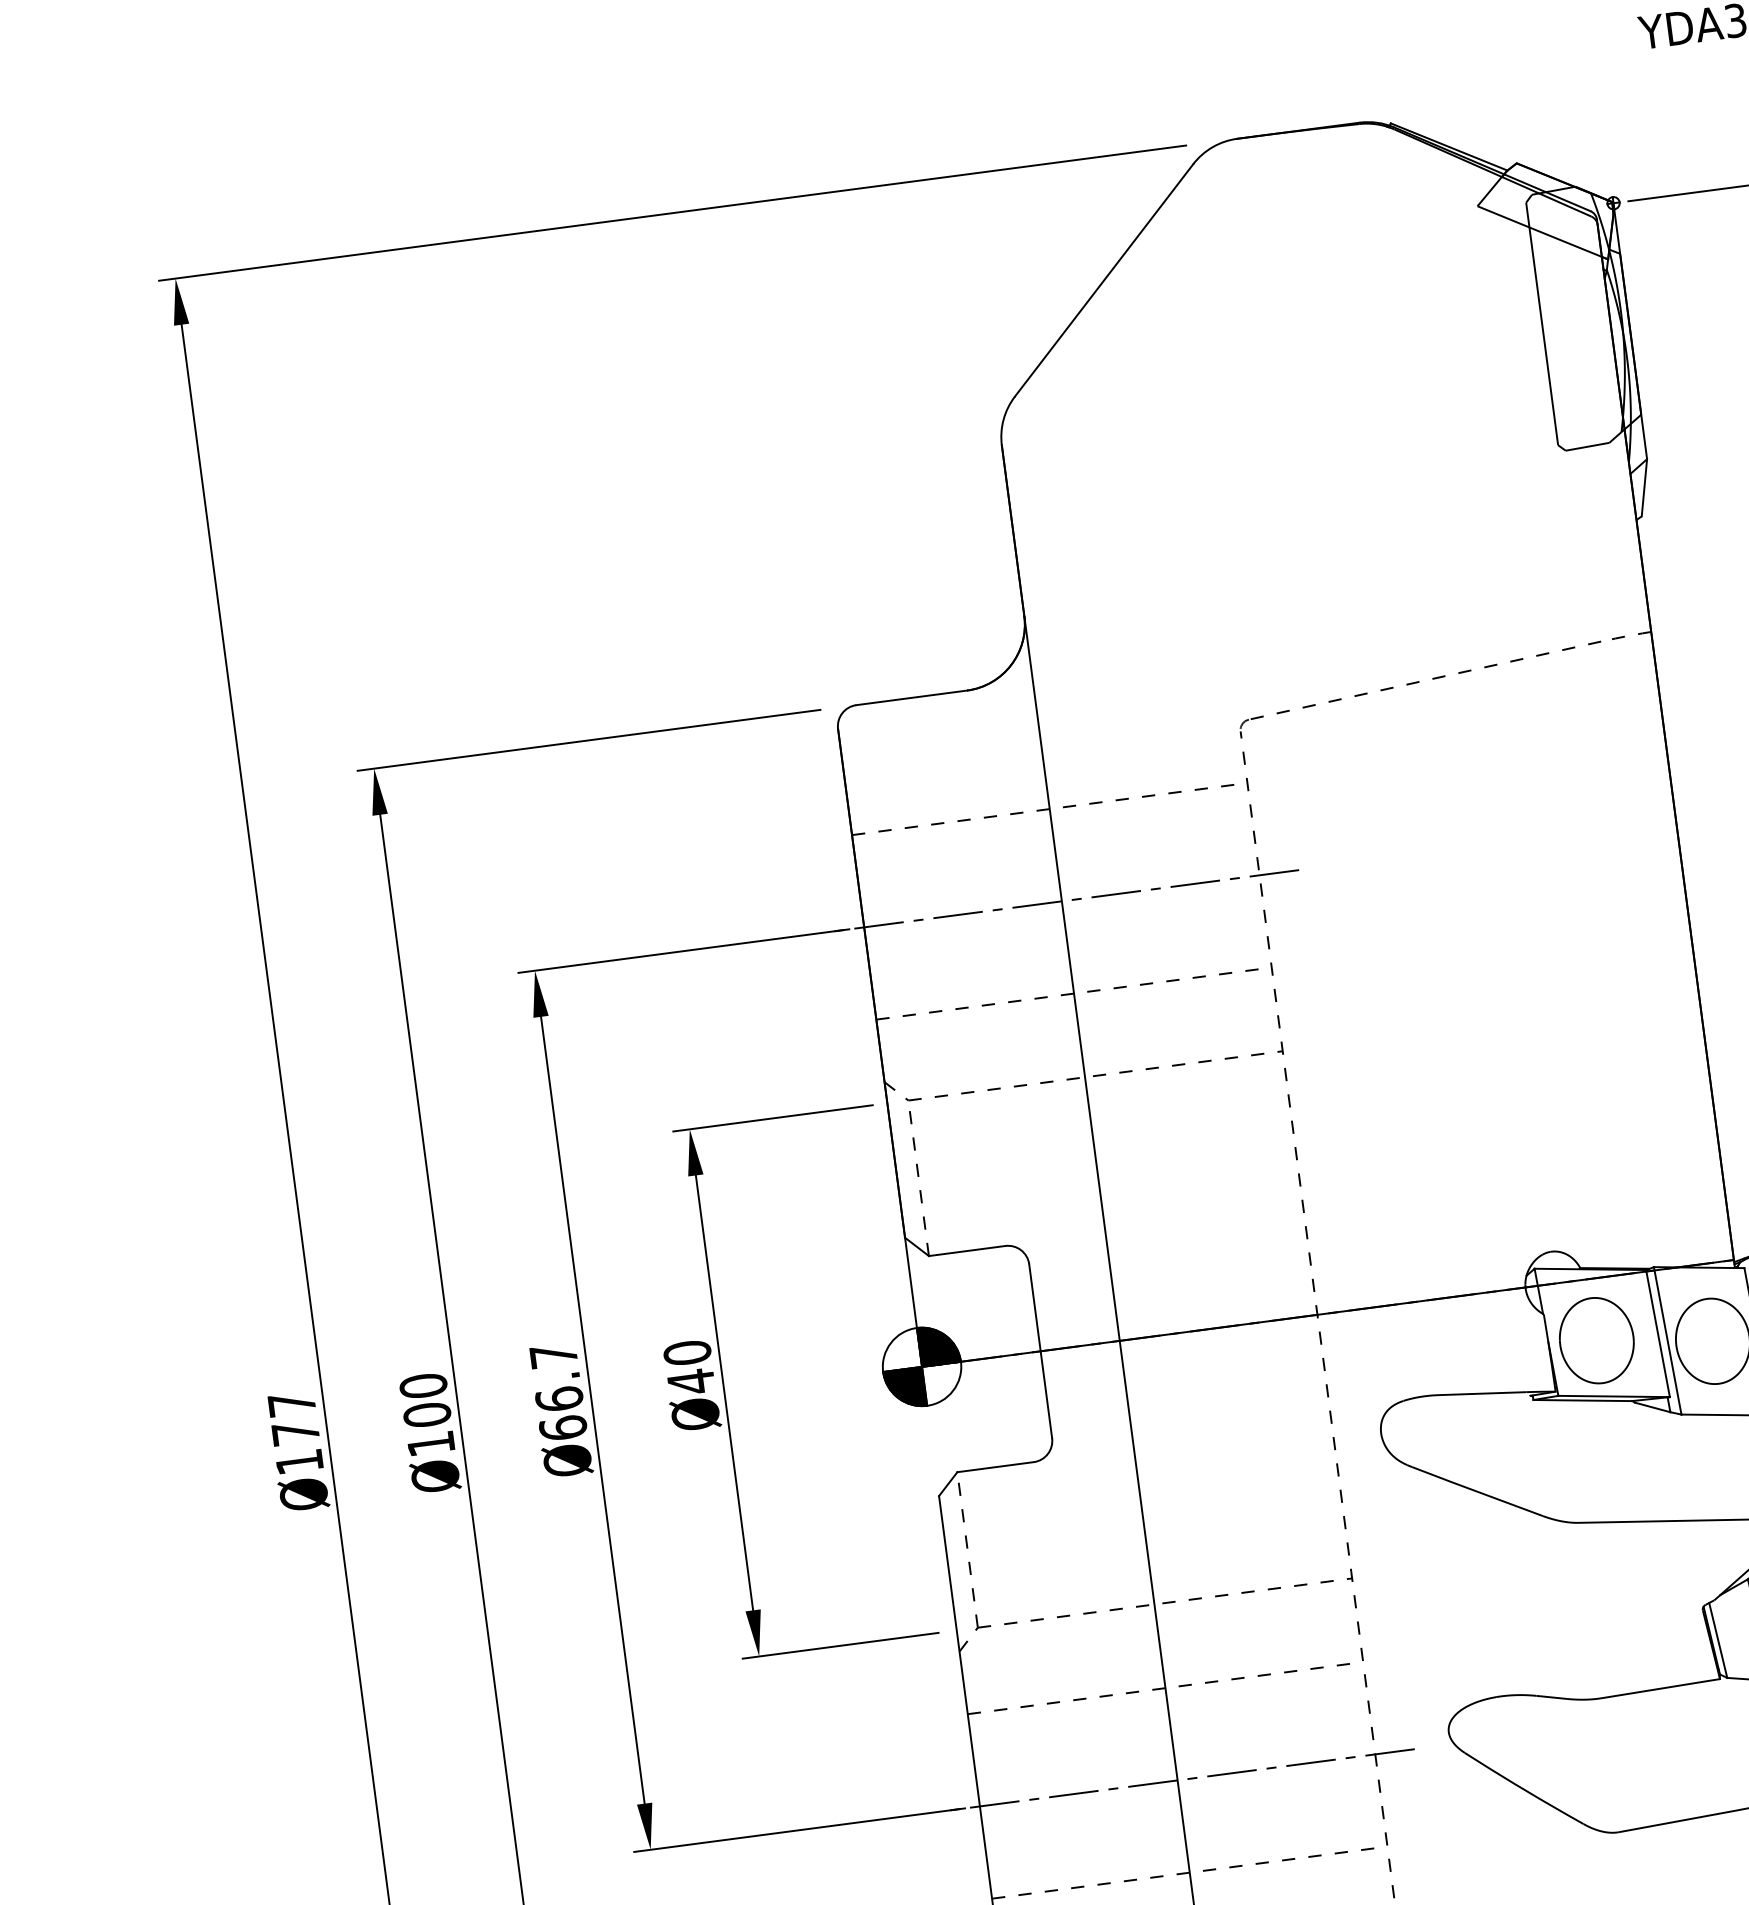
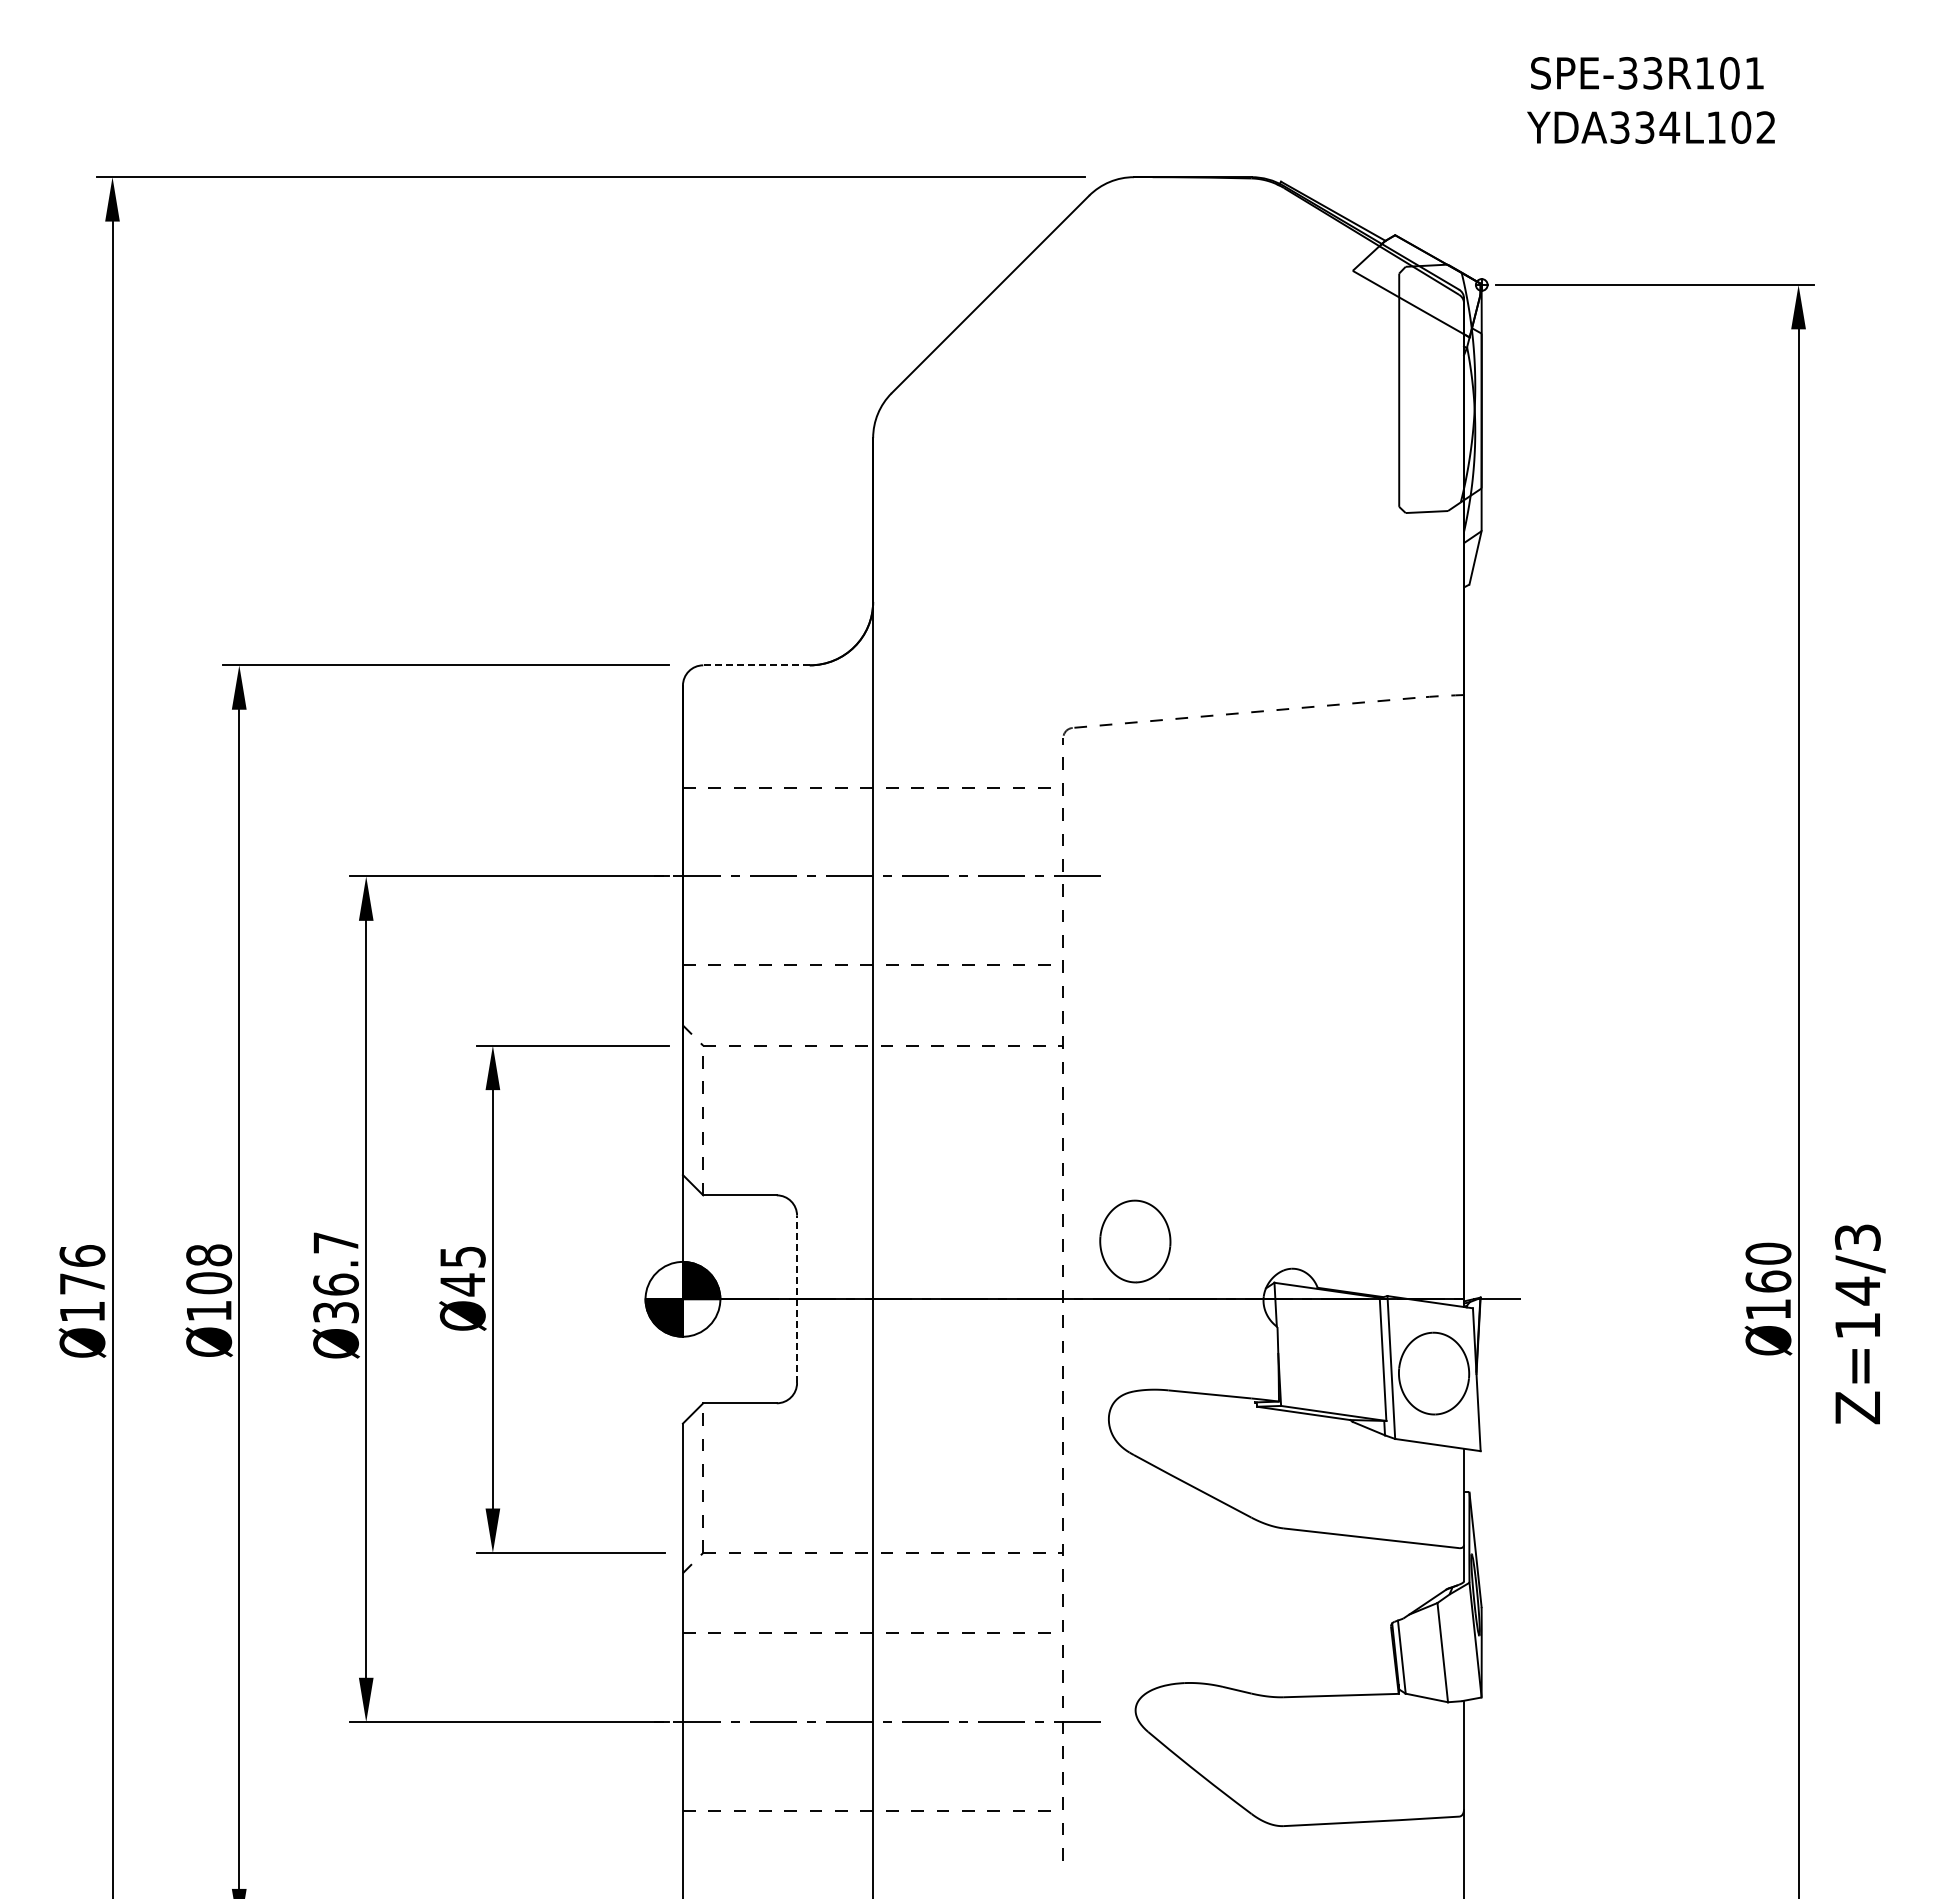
line: (911, 698) -> (756, 665), solid -> dashed
part: (1596, 1340) -> (1135, 1241), moved
line: (1041, 1351) -> (797, 1299), solid -> dashed
text: (687, 1352) -> (462, 1256), Ø40 -> Ø45
text: (422, 1386) -> (208, 1255), Ø100 -> Ø108
text: (291, 1403) -> (82, 1255), Ø177 -> Ø176
text: (563, 1428) -> (336, 1312), Ø66.7 -> Ø36.7

